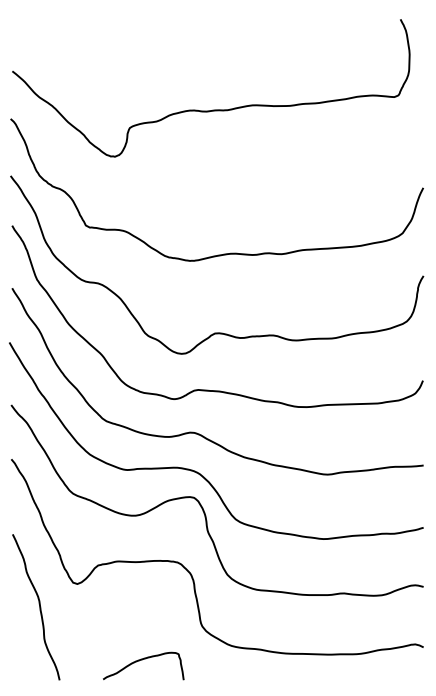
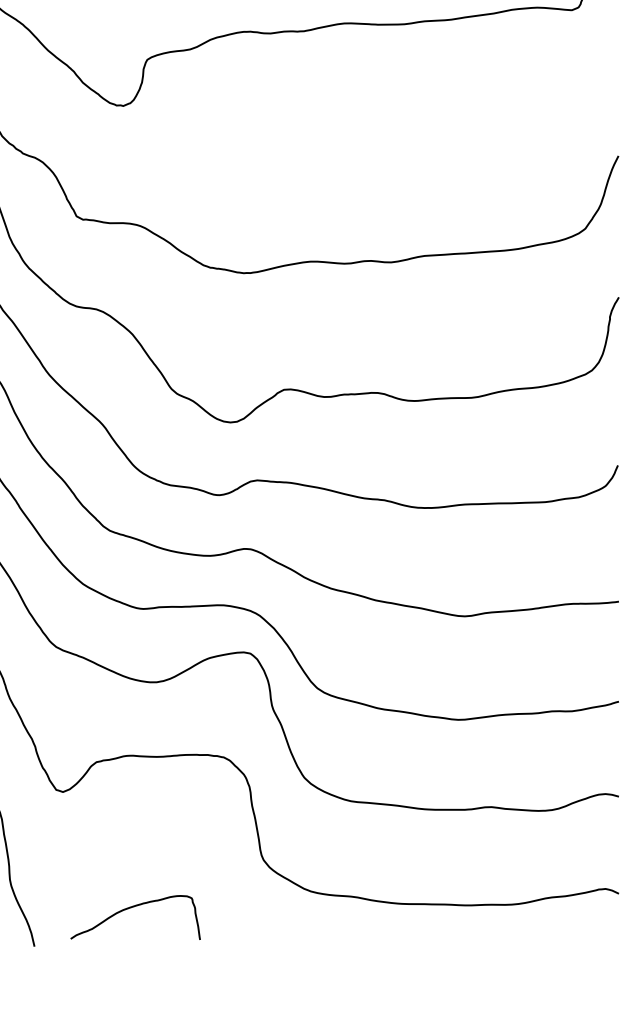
curve: (142, 660) -> (133, 908), moved

